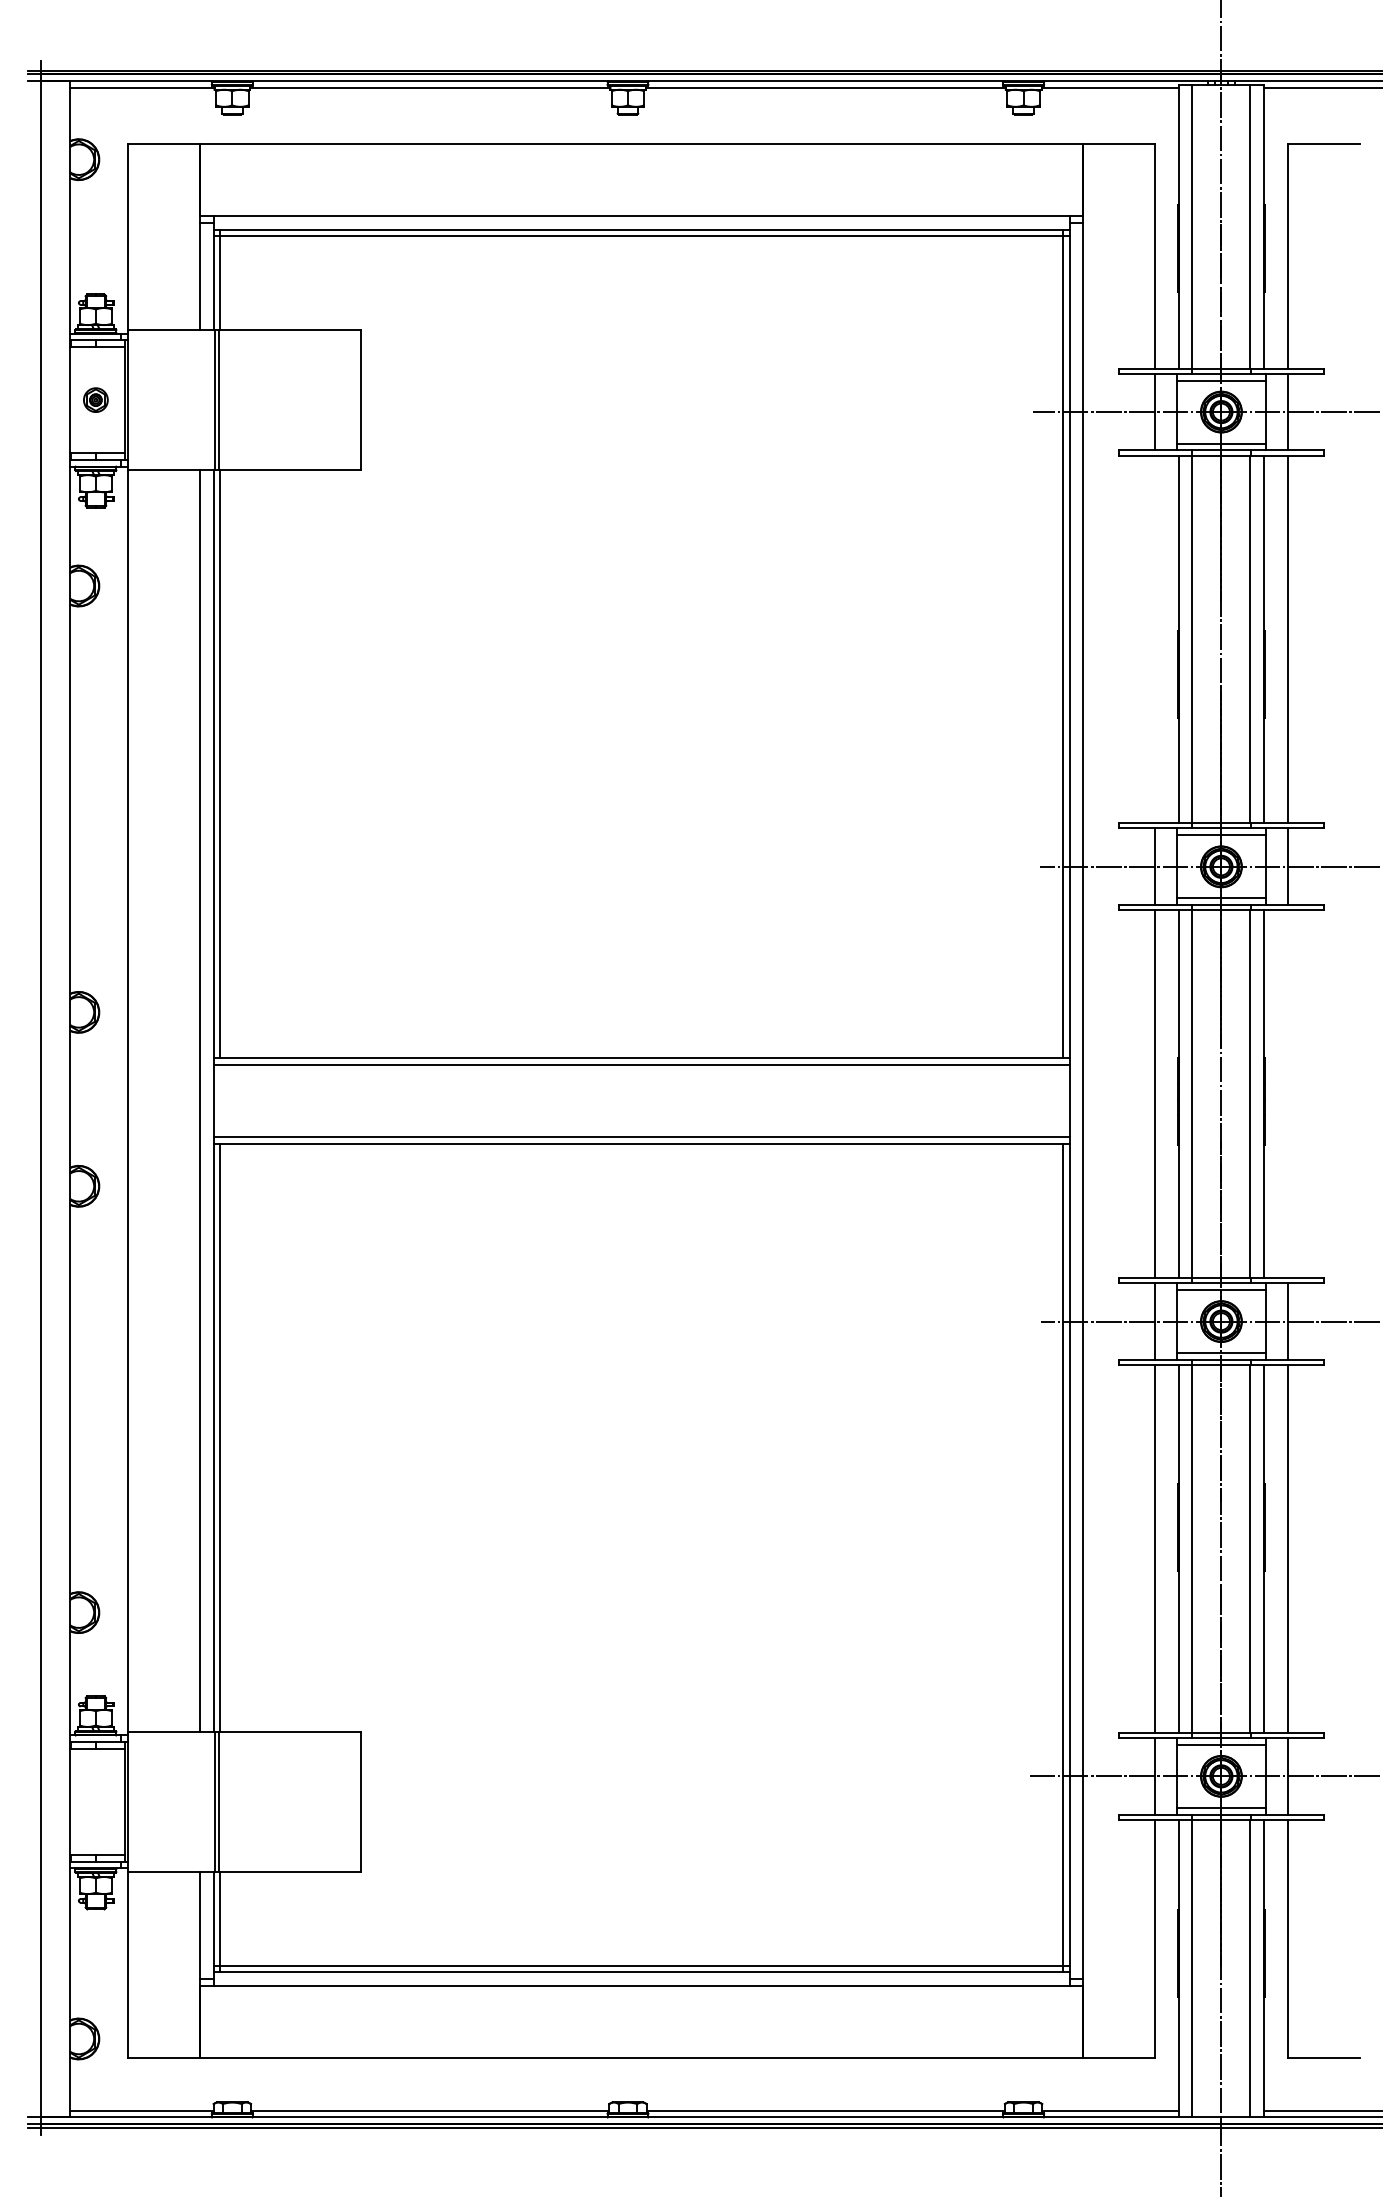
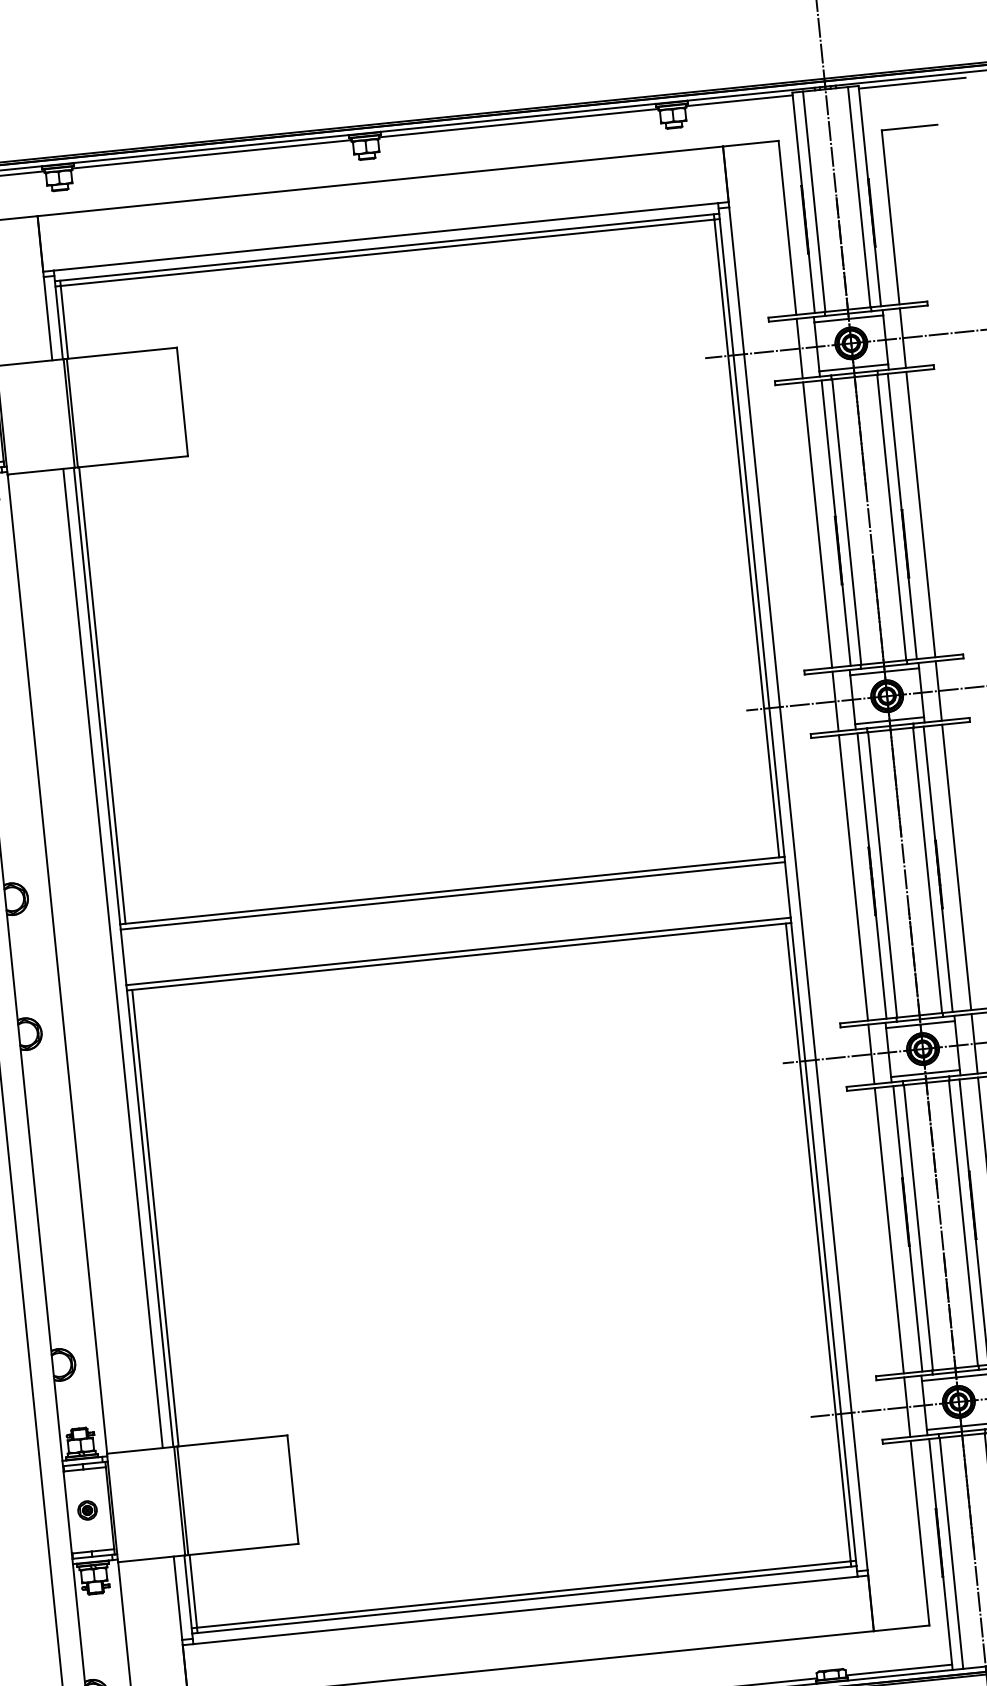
line: (1154, 639) -> (817, 525), added
line: (1287, 1094) -> (956, 867), added
part: (95, 1801) -> (87, 1510), added

